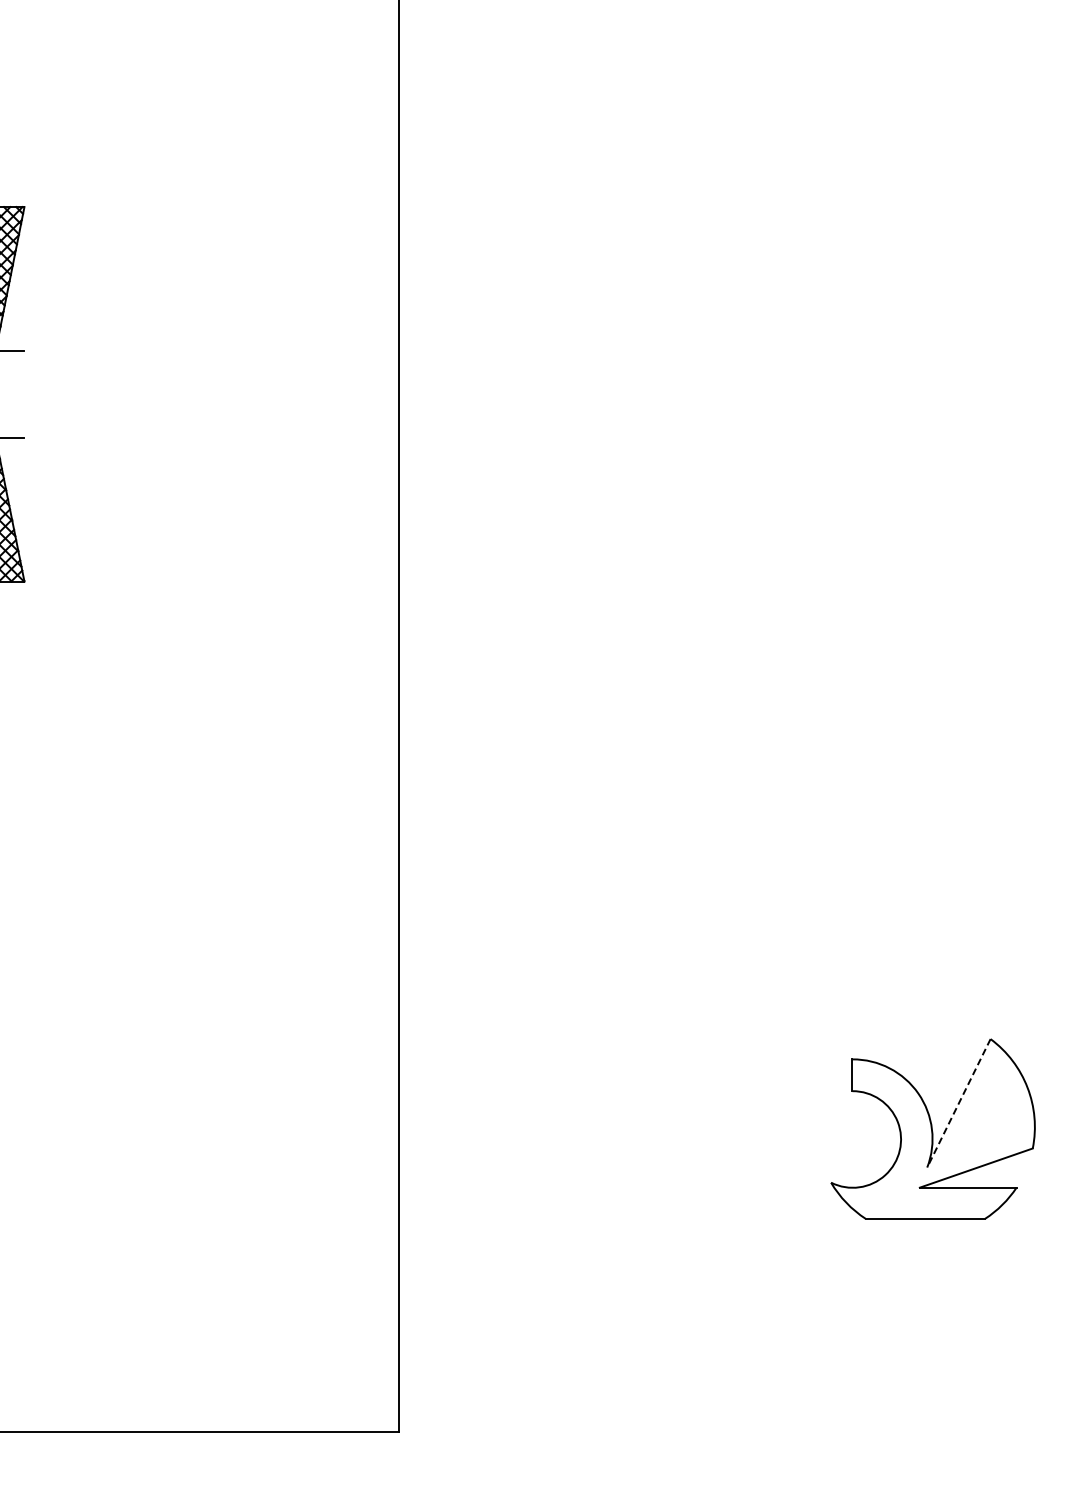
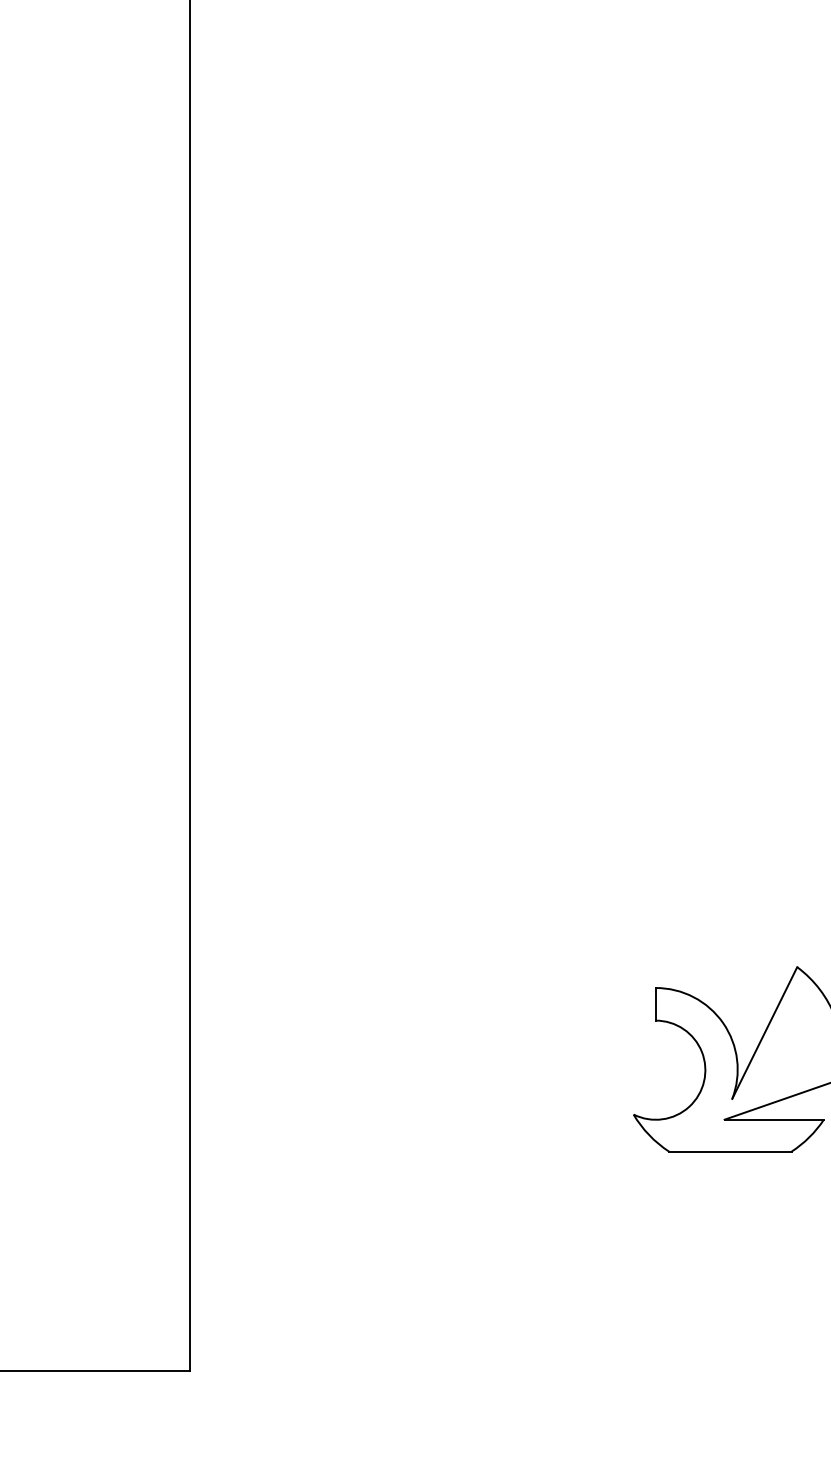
line: (958, 1103) -> (764, 1033), dashed -> solid

